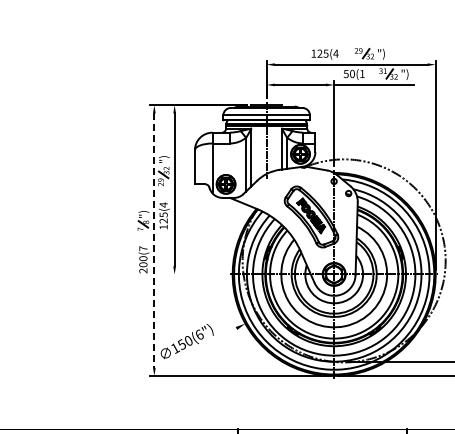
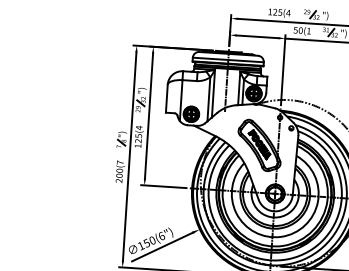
line: (154, 241) -> (129, 157), dashed -> solid
line: (197, 274) -> (163, 186), added
line: (200, 347) -> (161, 246), added

